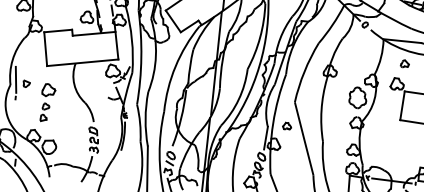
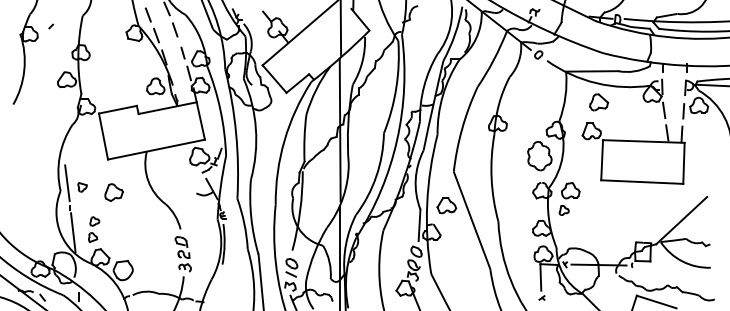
part: (405, 64) -> (599, 102), size x1.67
part: (45, 112) -> (94, 229), moved
line: (16, 115) -> (73, 232), added
part: (286, 126) -> (446, 205), size x1.67
part: (375, 130) -> (569, 198), added

